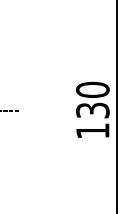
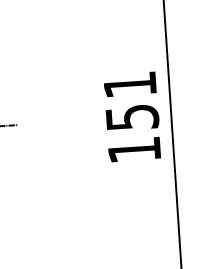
text: (92, 99) -> (130, 100), 130 -> 151

